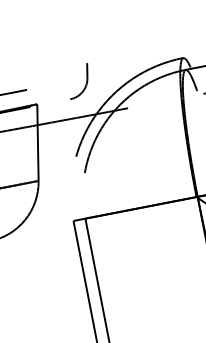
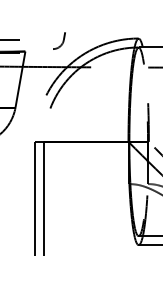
part: (79, 80) -> (59, 40), size x0.7

